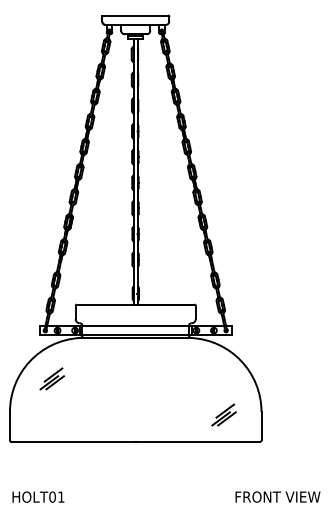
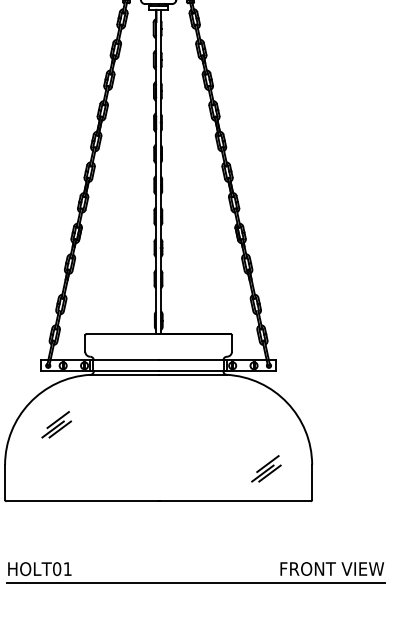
line: (166, 508) -> (196, 582), added

